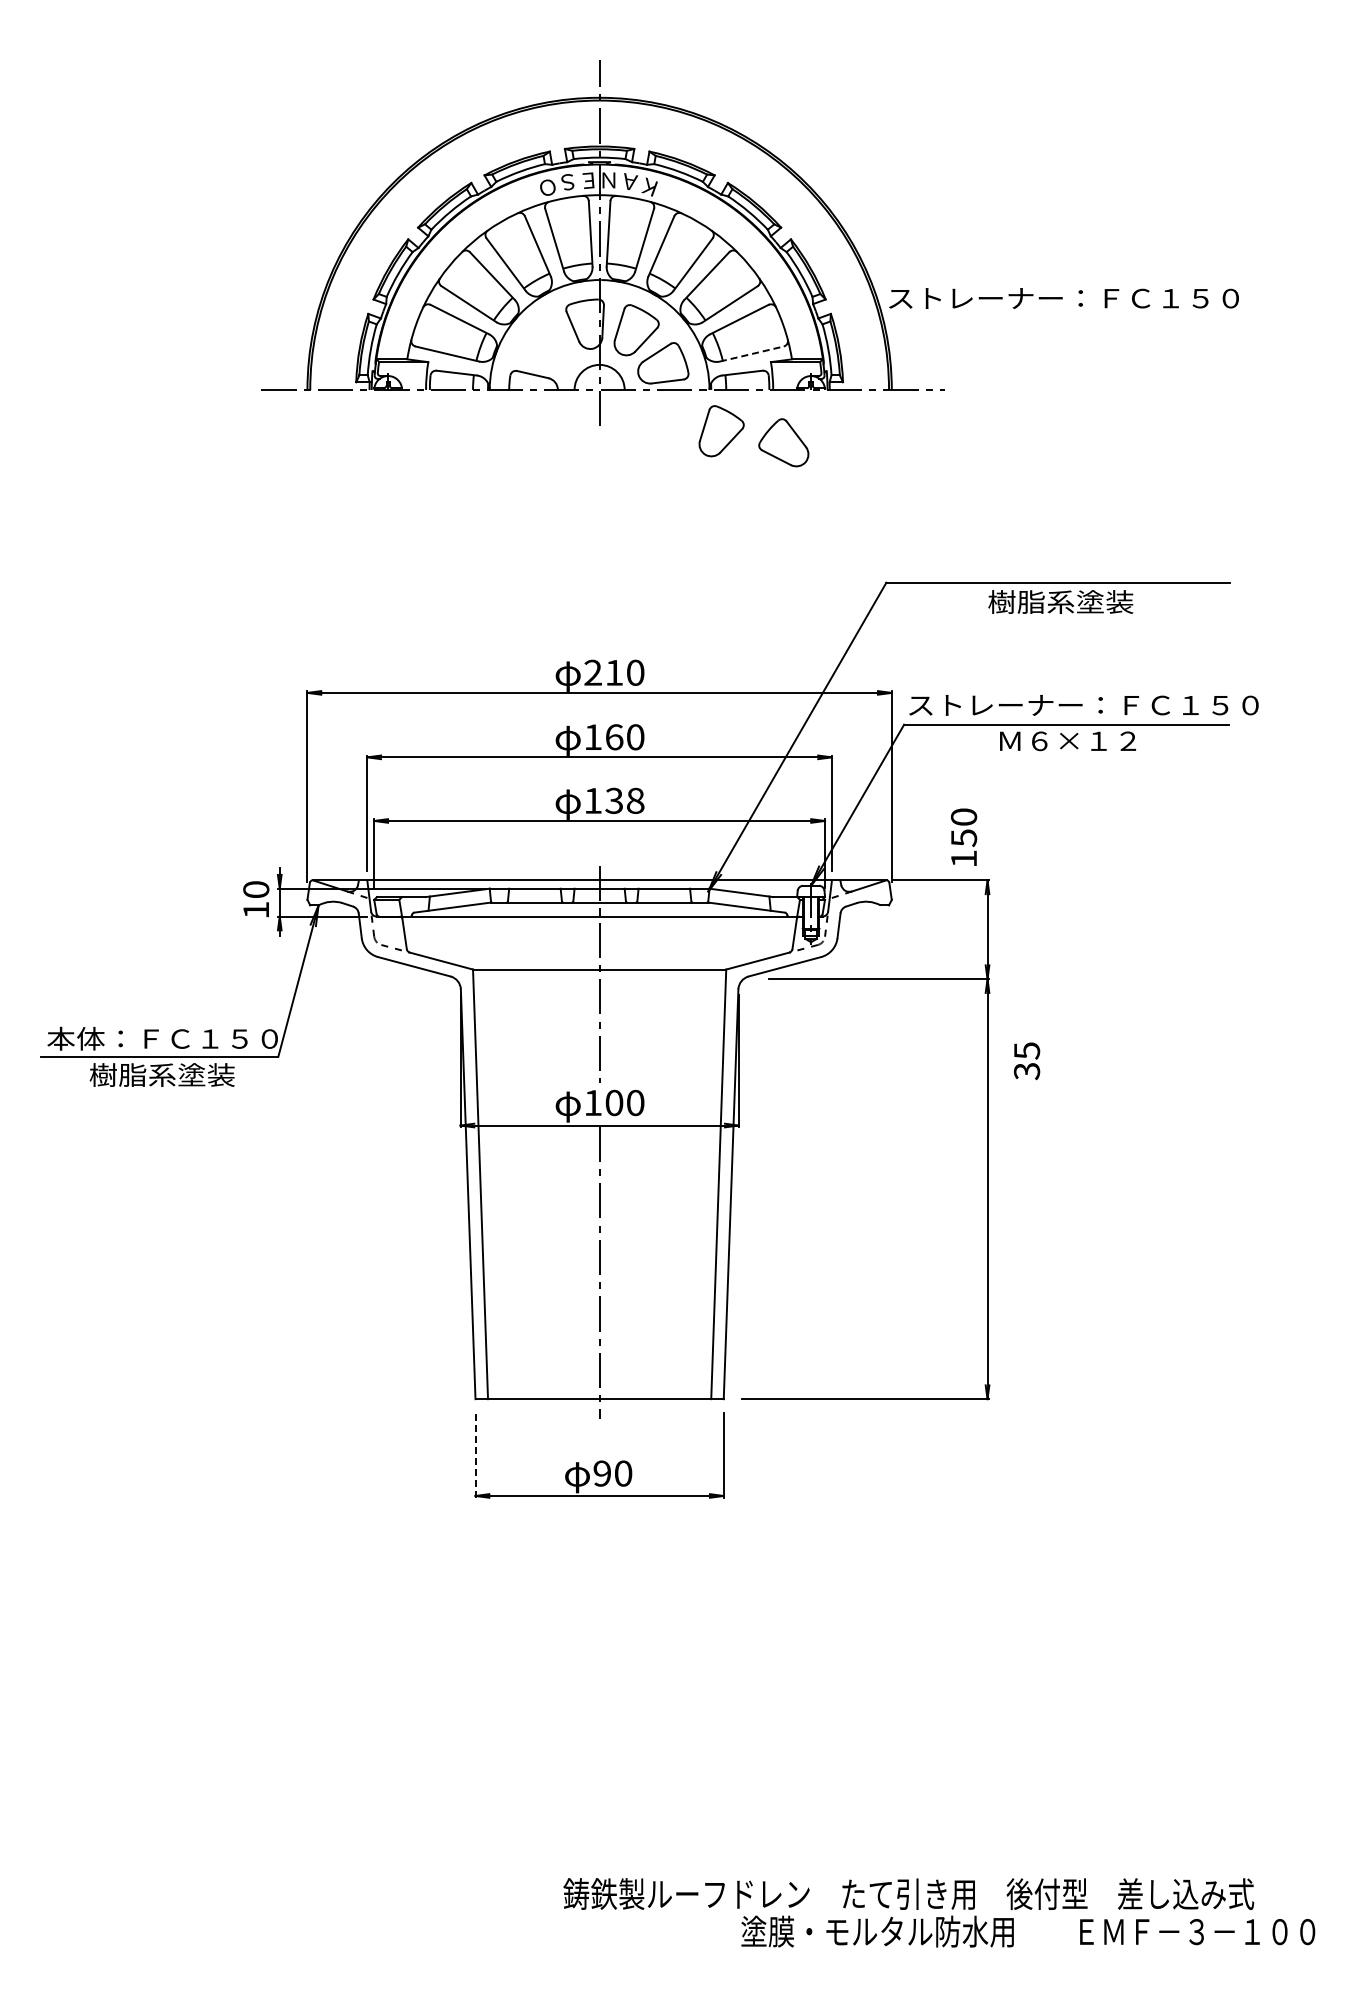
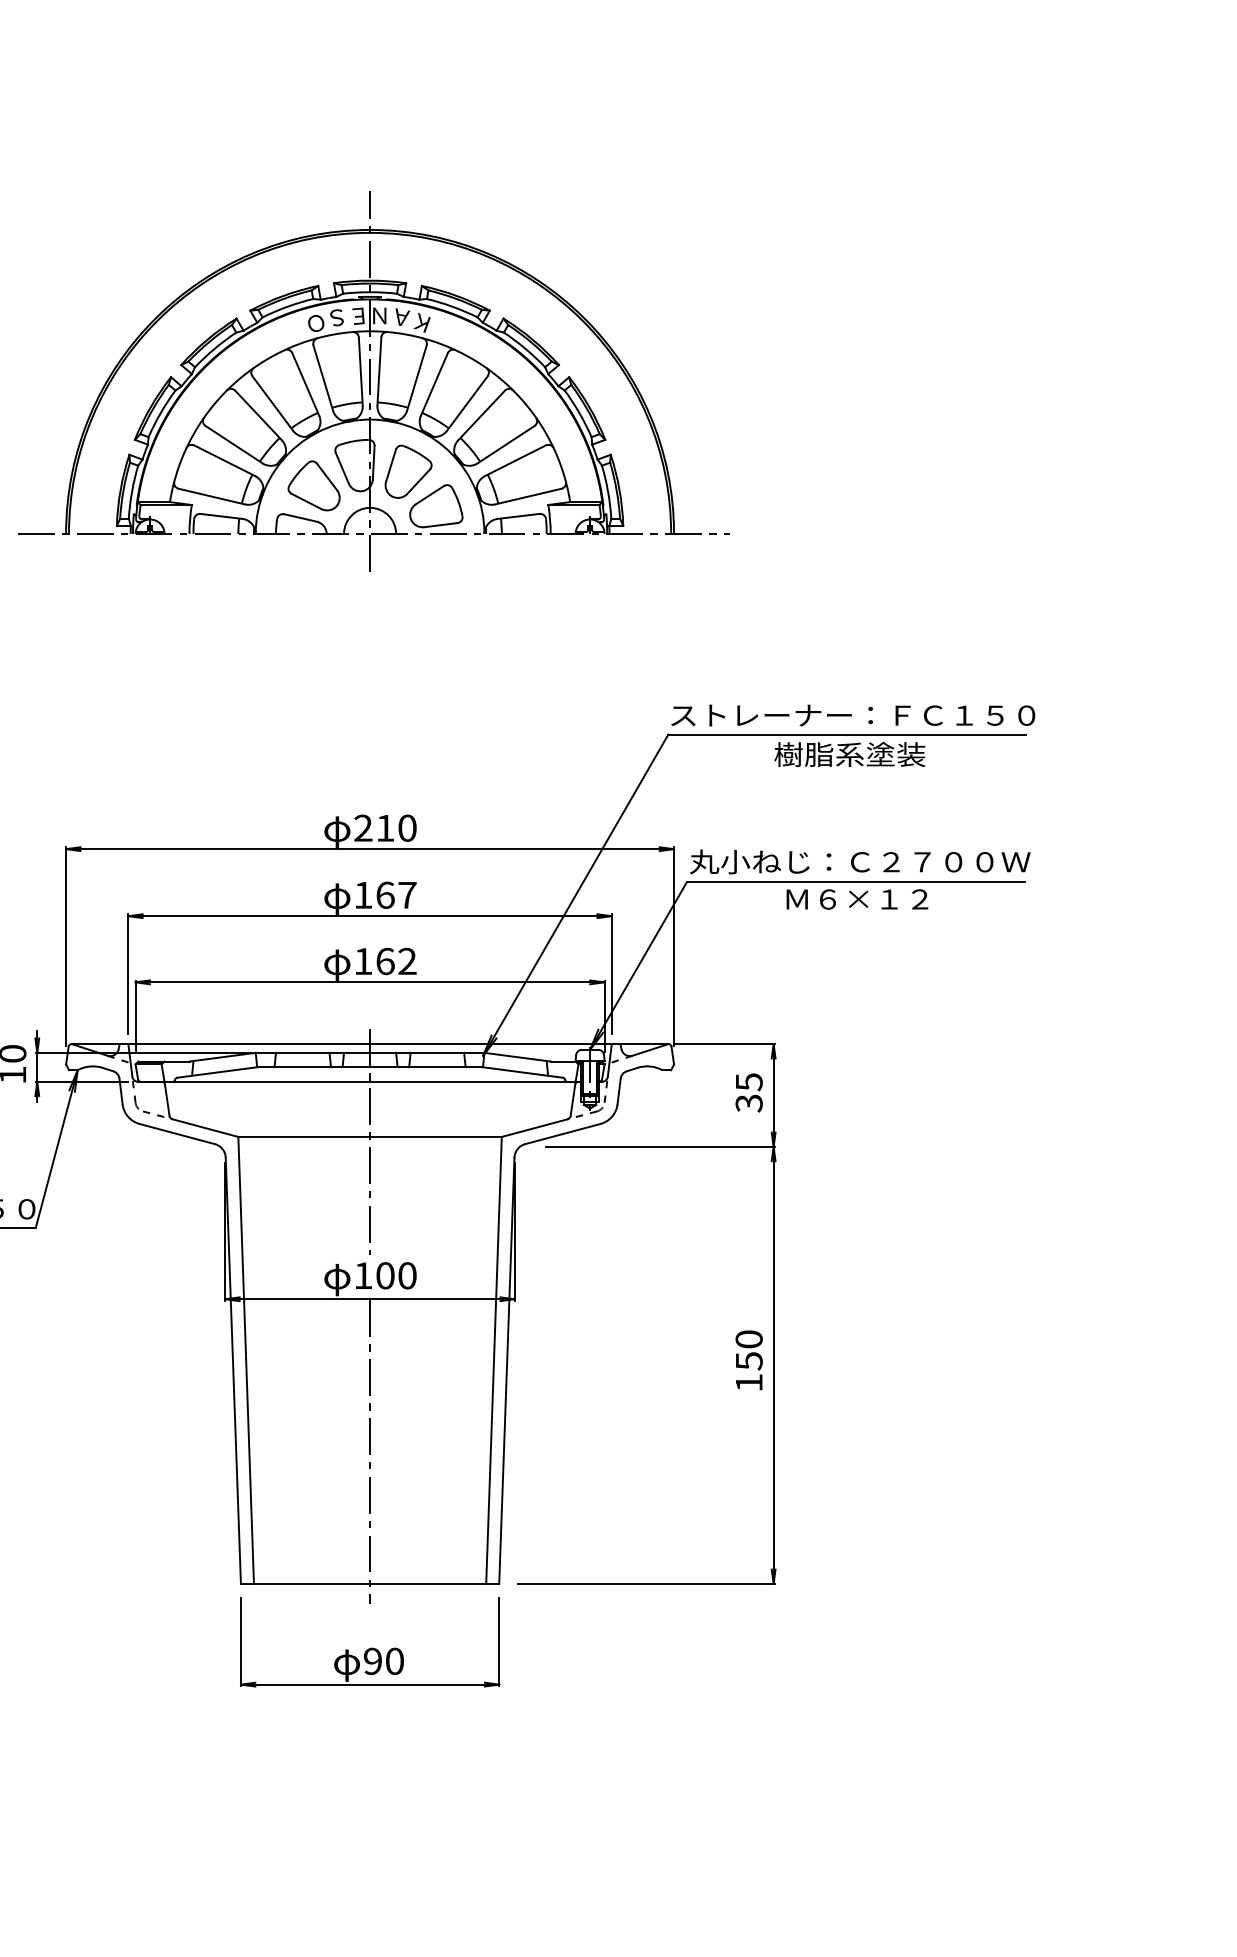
text: (1063, 298) -> (852, 715), moved
line: (751, 354) -> (528, 497), dashed -> solid
part: (721, 431) -> (496, 577), removed
part: (783, 442) -> (313, 485), moved
text: (1082, 705) -> (872, 862), ストレーナー：ＦＣ１５０ -> 丸小ねじ：Ｃ２７００Ｗ
text: (635, 737) -> (407, 895), 160 -> 167
text: (624, 800) -> (395, 961), 138 -> 162
text: (964, 836) -> (749, 1359), moved
text: (1027, 1061) -> (749, 1093), moved
line: (475, 1454) -> (240, 1641), dashed -> solid

